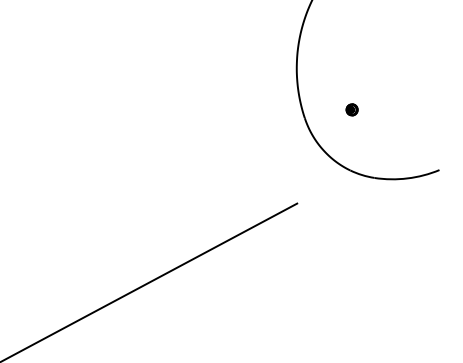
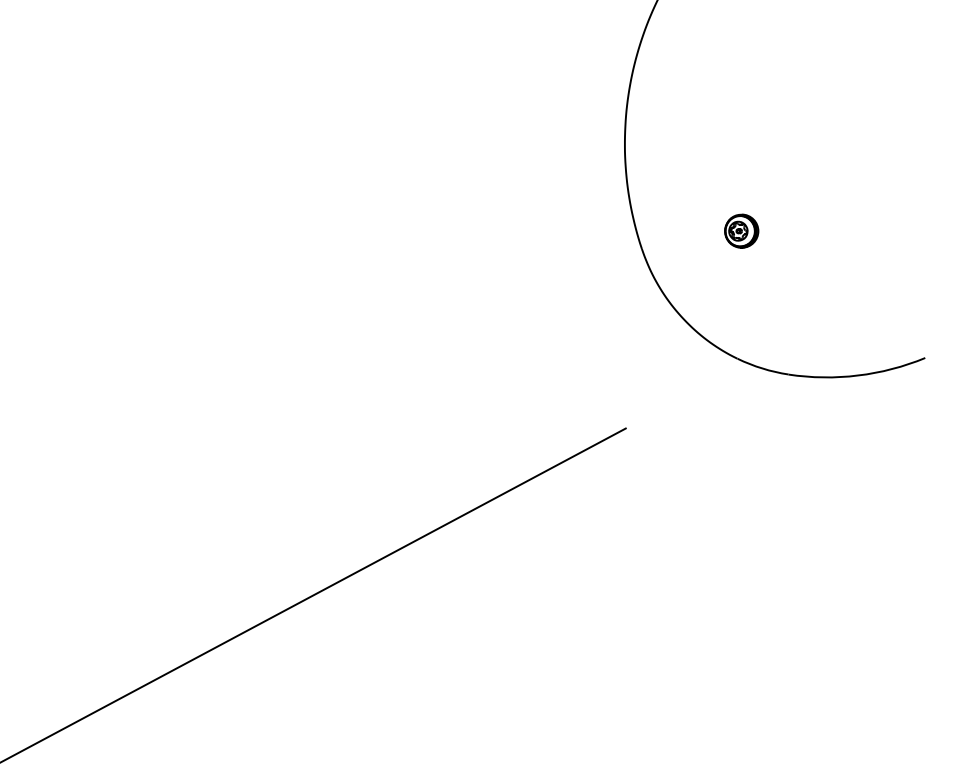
part: (351, 109) -> (740, 230), size x1.4

